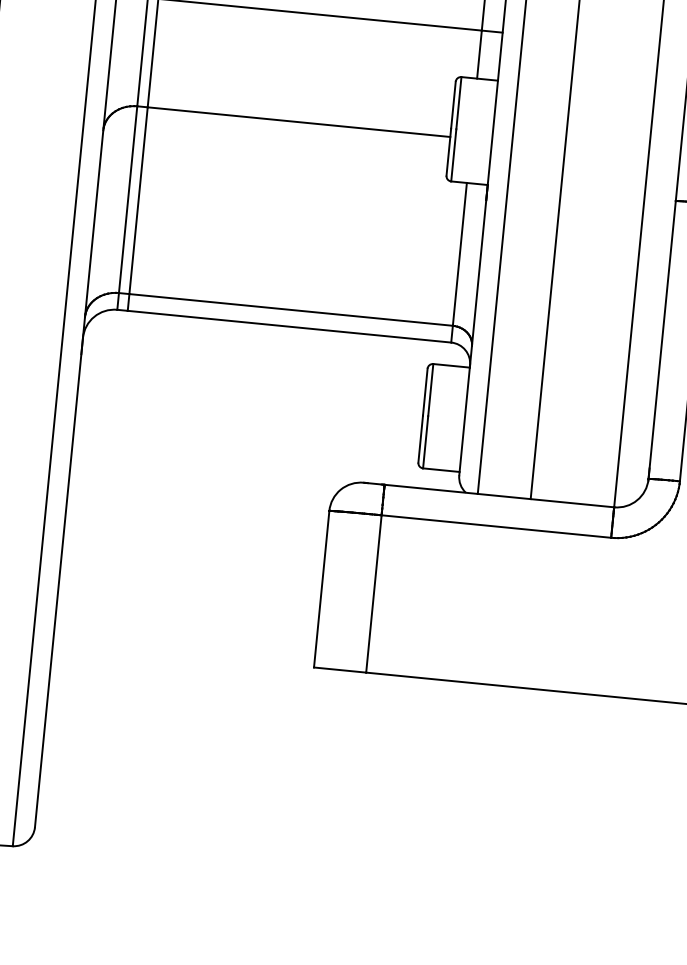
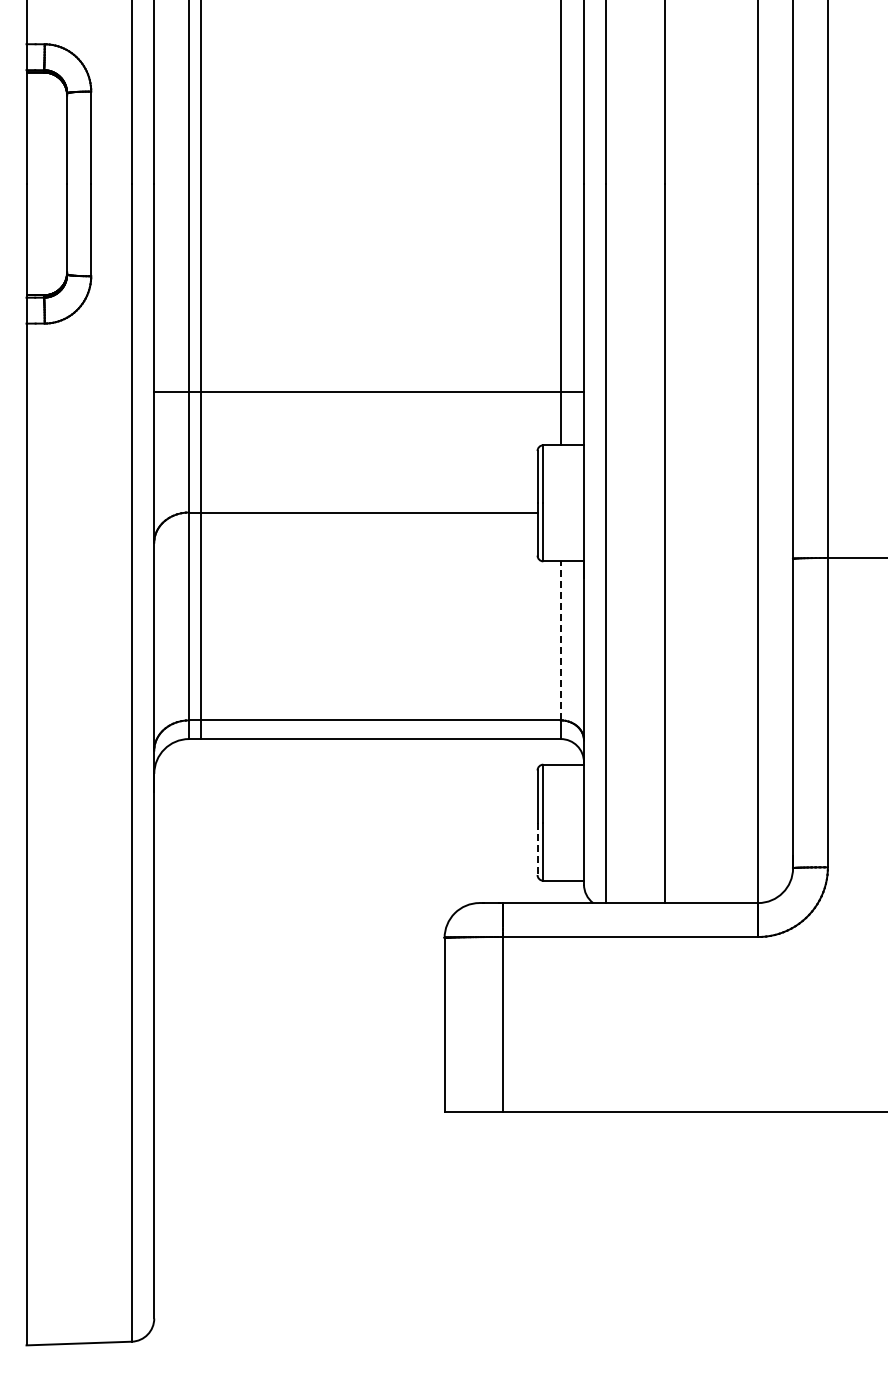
line: (459, 254) -> (560, 640), solid -> dashed
line: (420, 439) -> (537, 849), solid -> dashed

